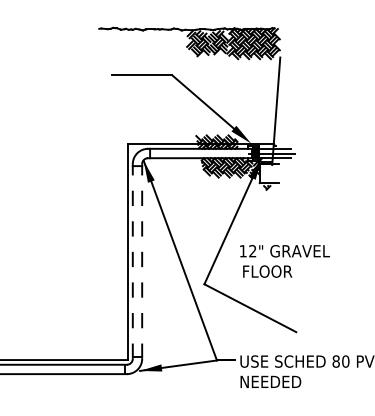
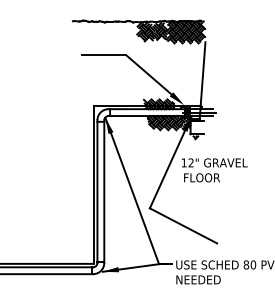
line: (132, 260) -> (97, 190), dashed -> solid
line: (142, 260) -> (104, 190), dashed -> solid
text: (284, 261) -> (214, 170), moved

